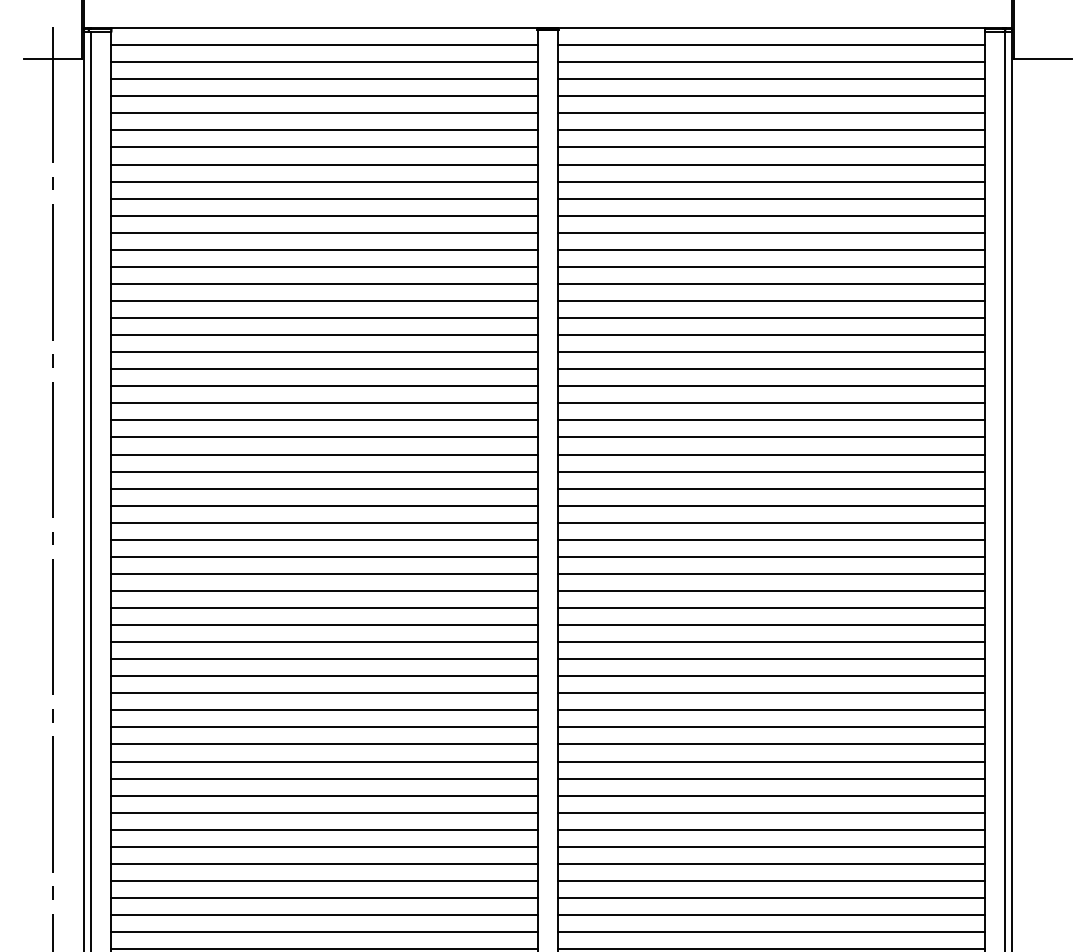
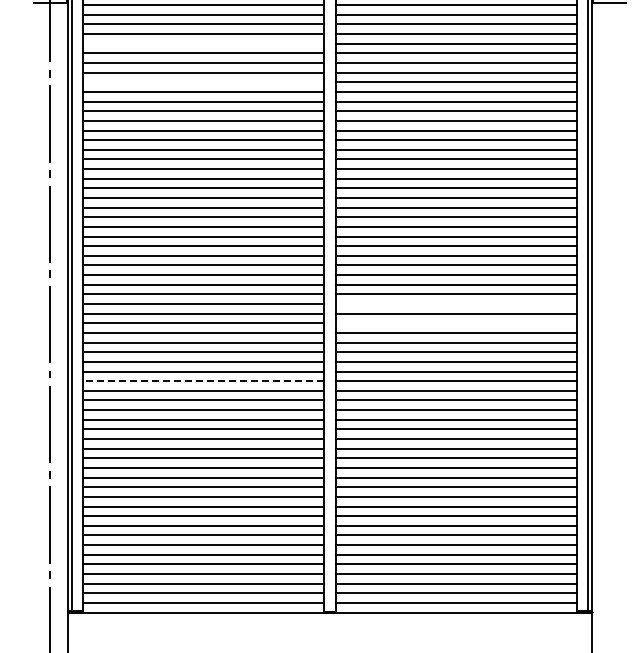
line: (324, 129) -> (203, 43), removed
line: (324, 198) -> (203, 82), removed
line: (769, 591) -> (455, 304), removed
line: (769, 625) -> (455, 323), removed
line: (324, 727) -> (203, 381), solid -> dashed

